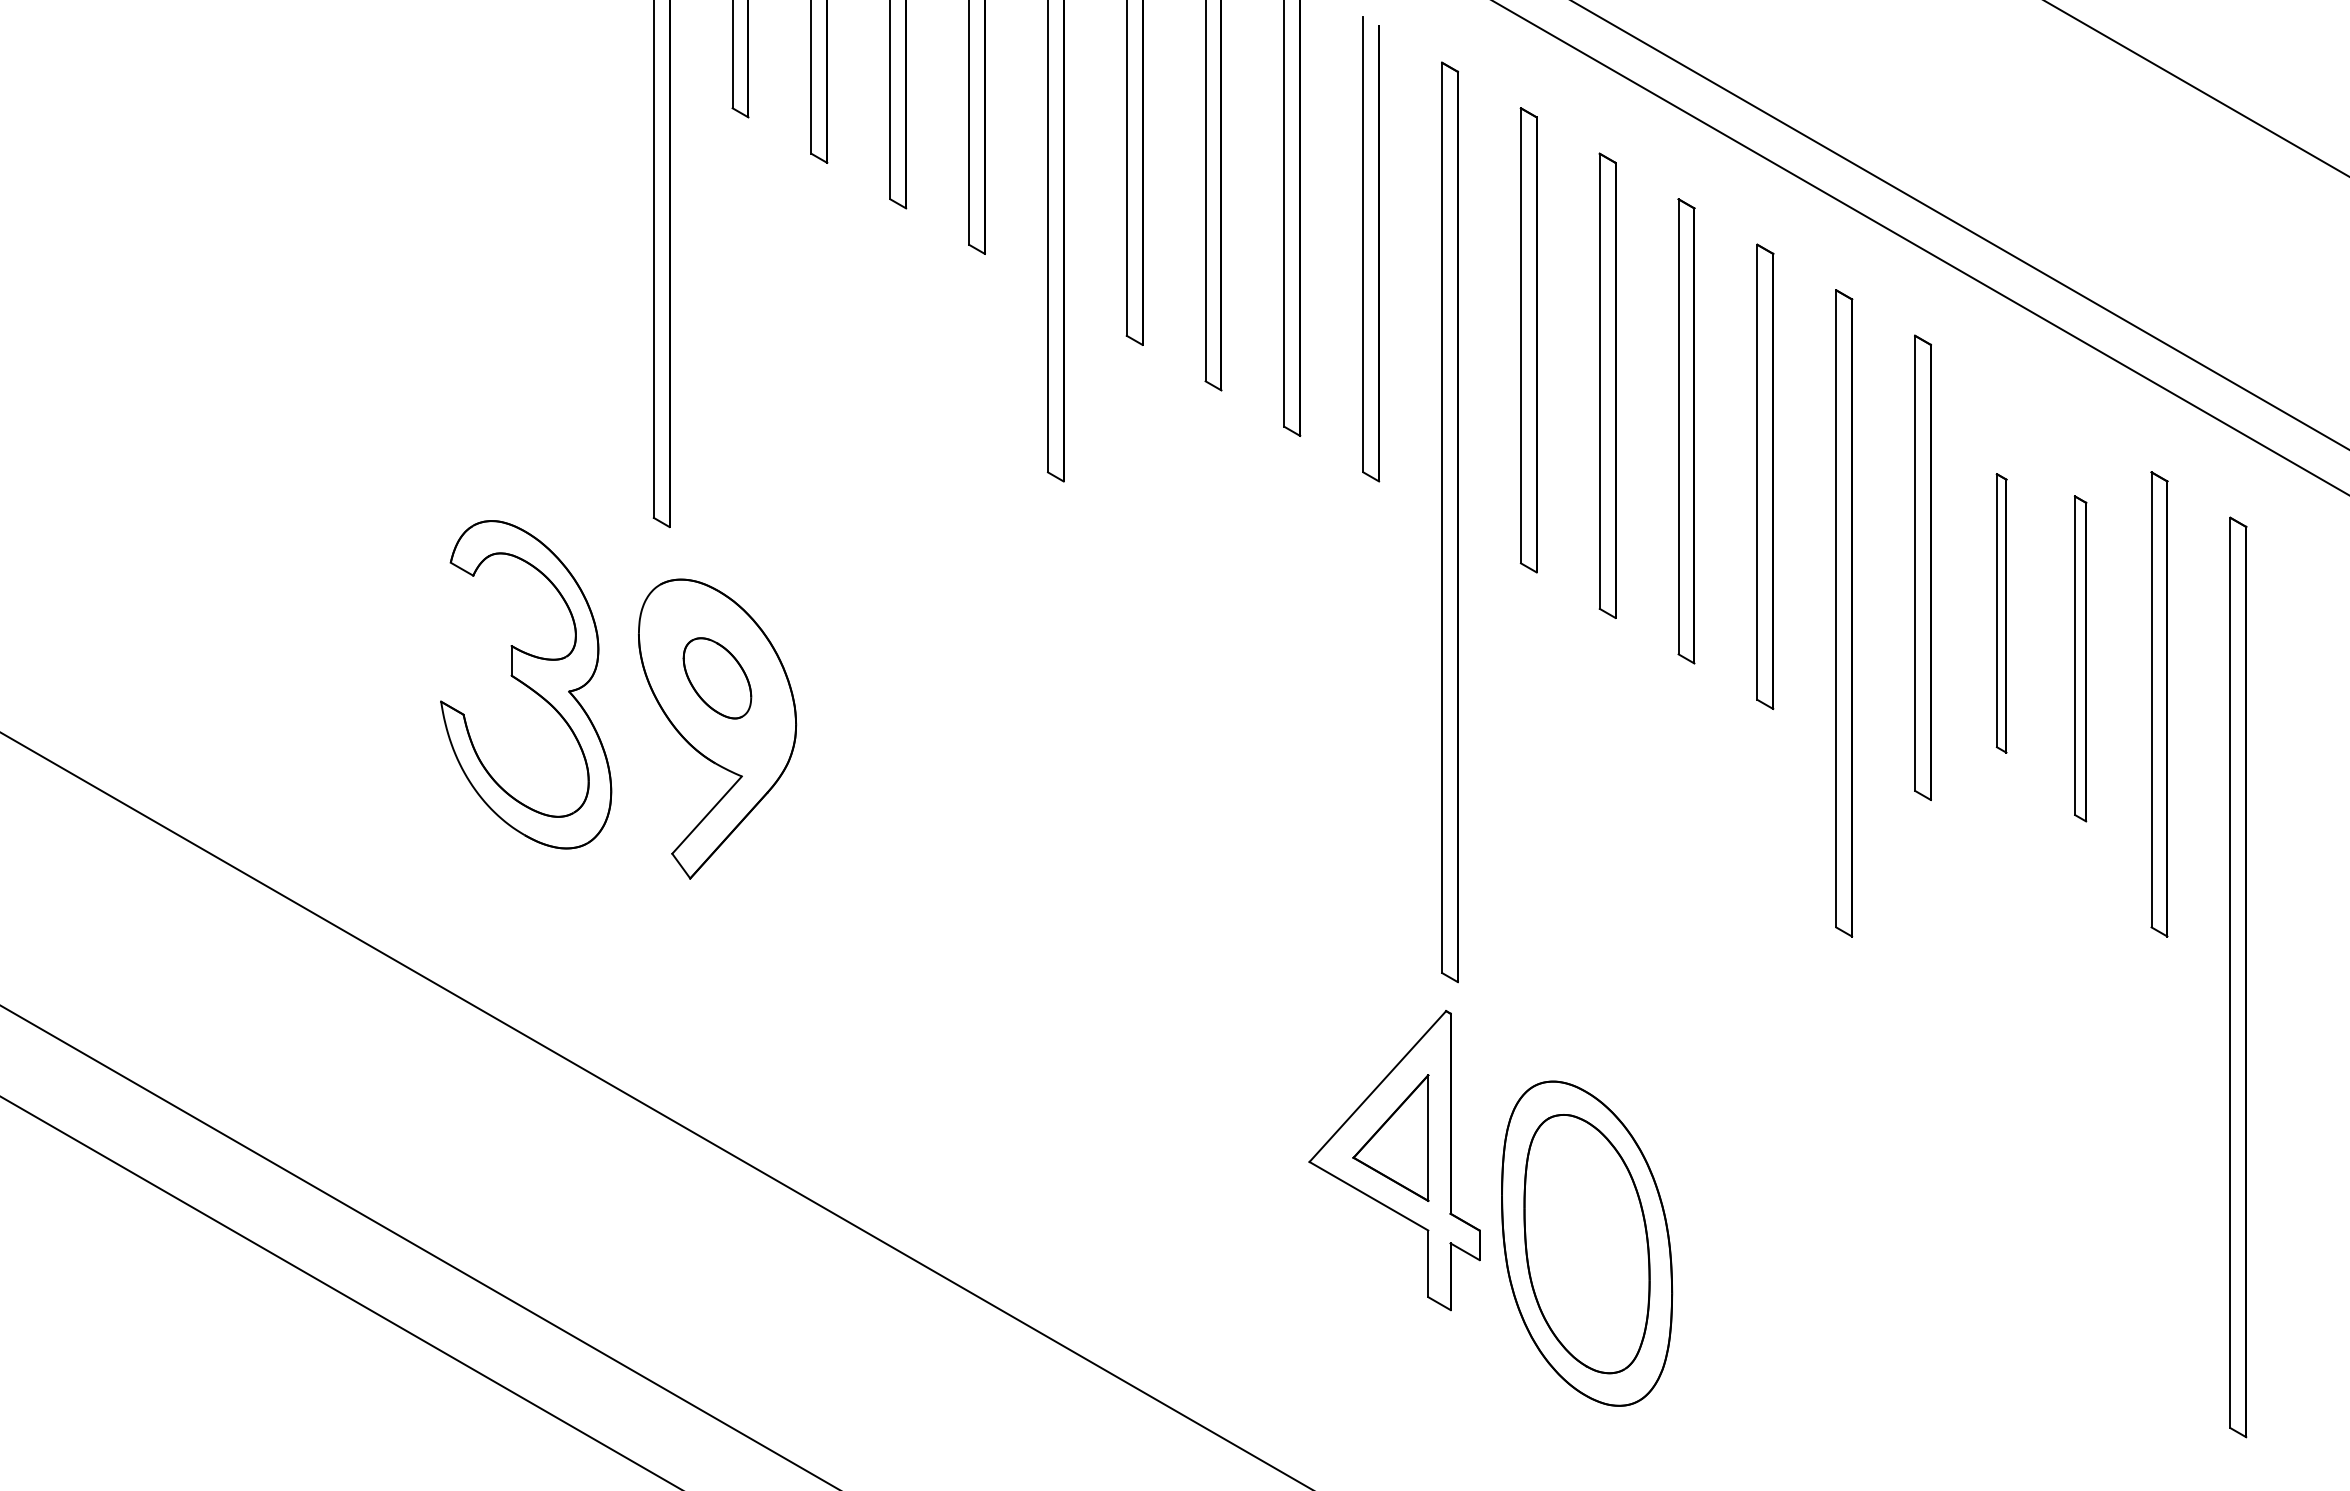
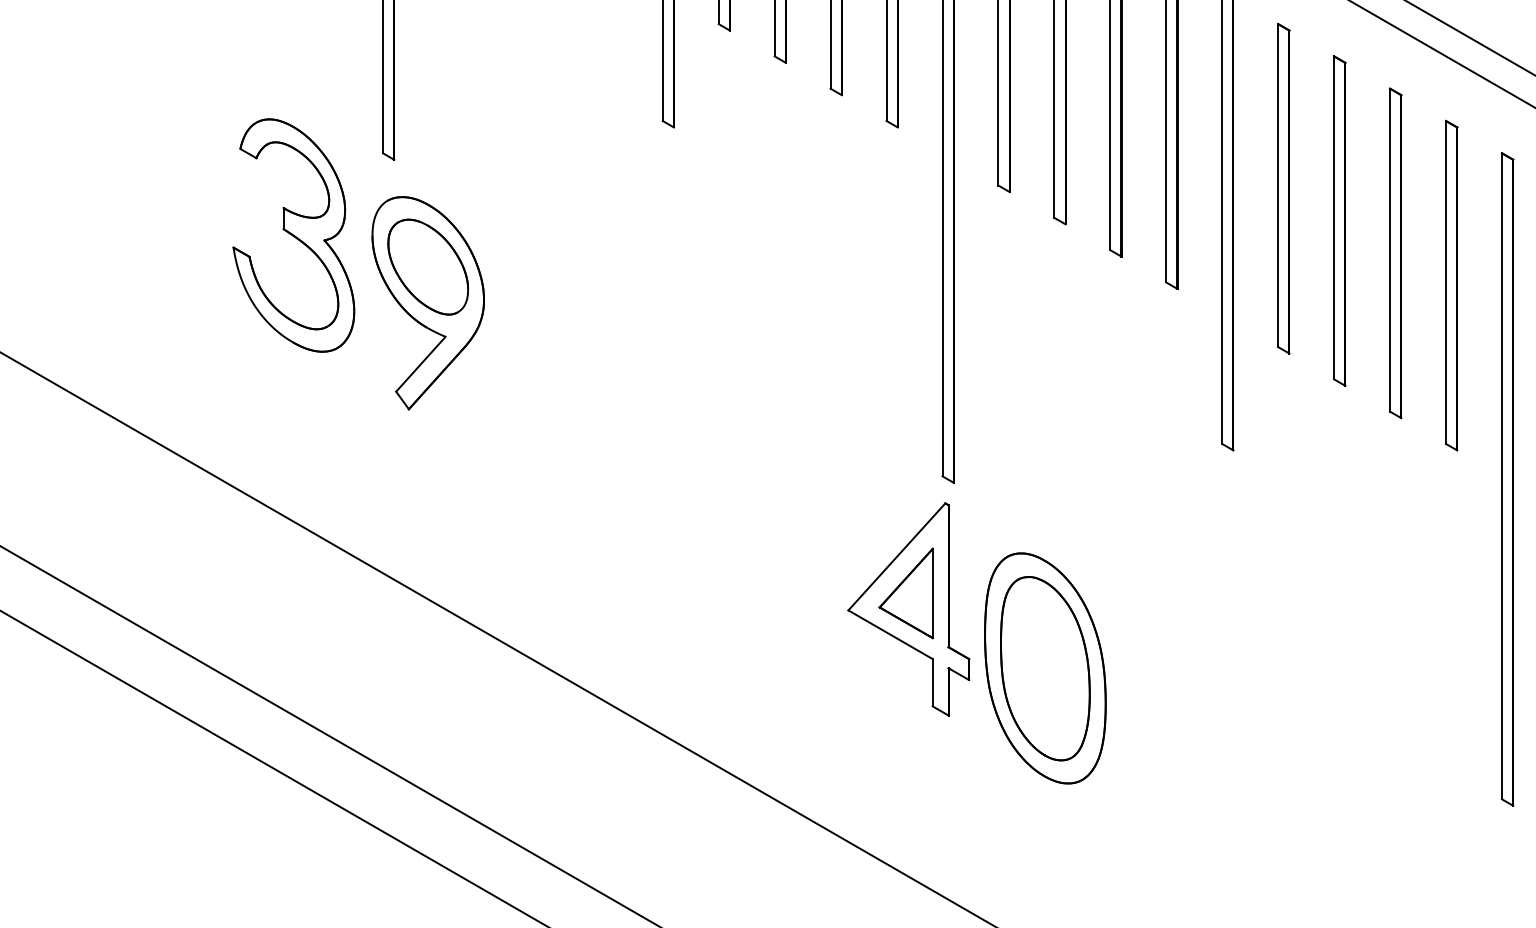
part: (2001, 613) -> (1339, 221), size x1.67
part: (2080, 658) -> (1395, 253), size x1.43
part: (717, 678) -> (428, 267), size x1.67
part: (526, 684) -> (294, 235), moved

